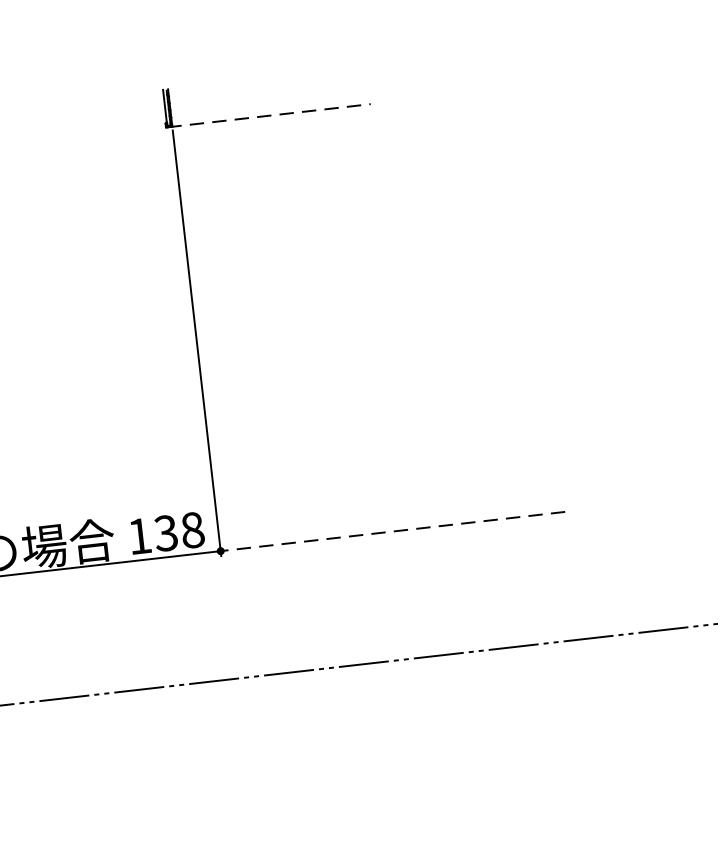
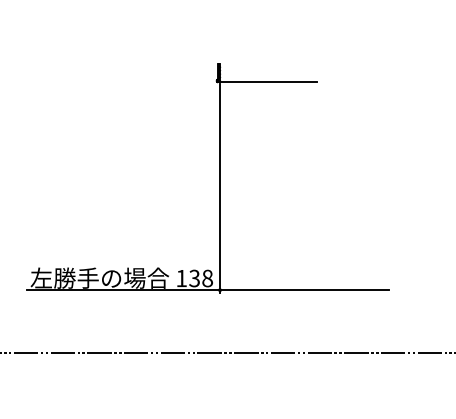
line: (269, 116) -> (267, 82), dashed -> solid
line: (391, 532) -> (303, 290), dashed -> solid

